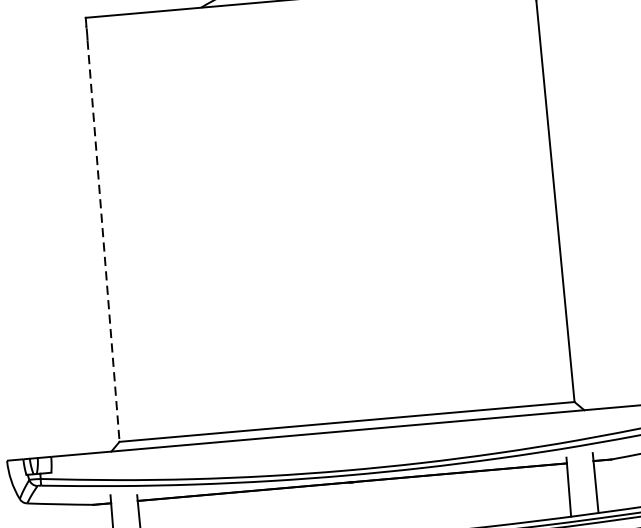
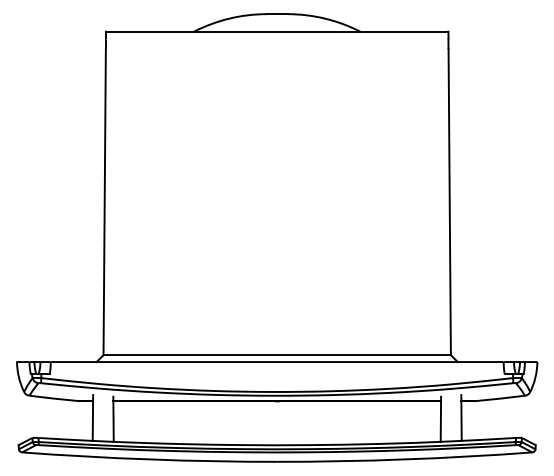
line: (103, 241) -> (104, 202), dashed -> solid

